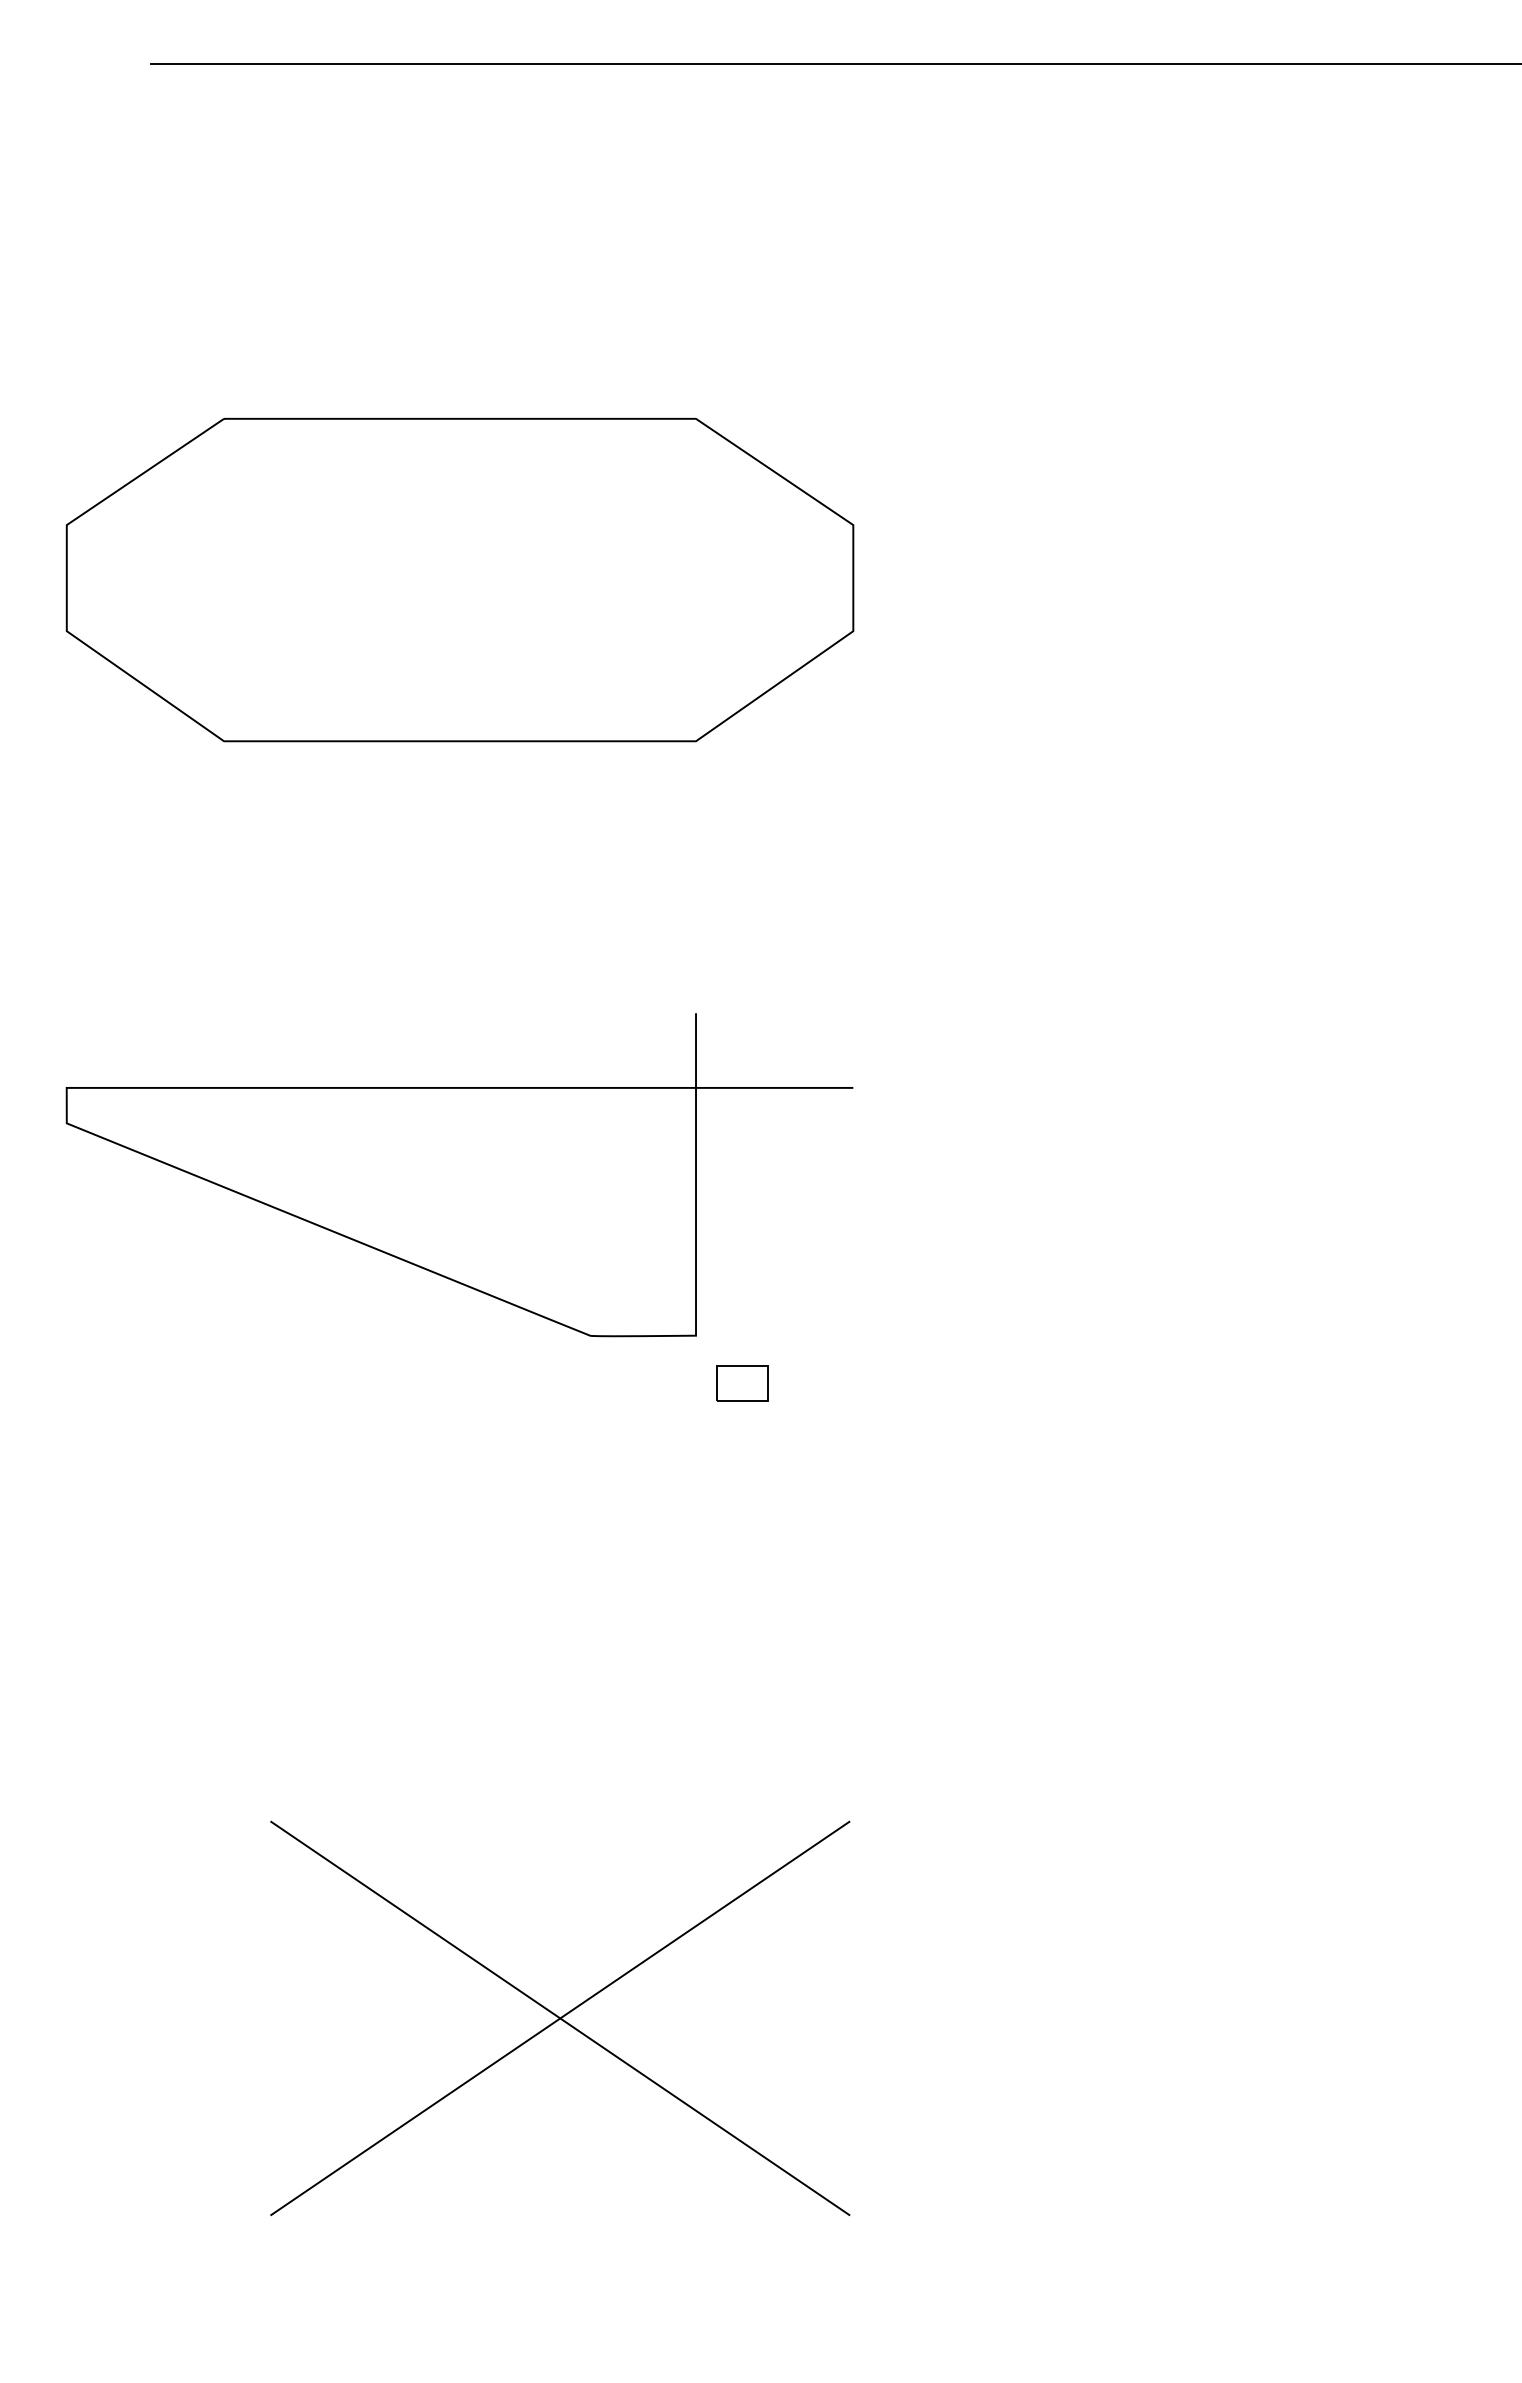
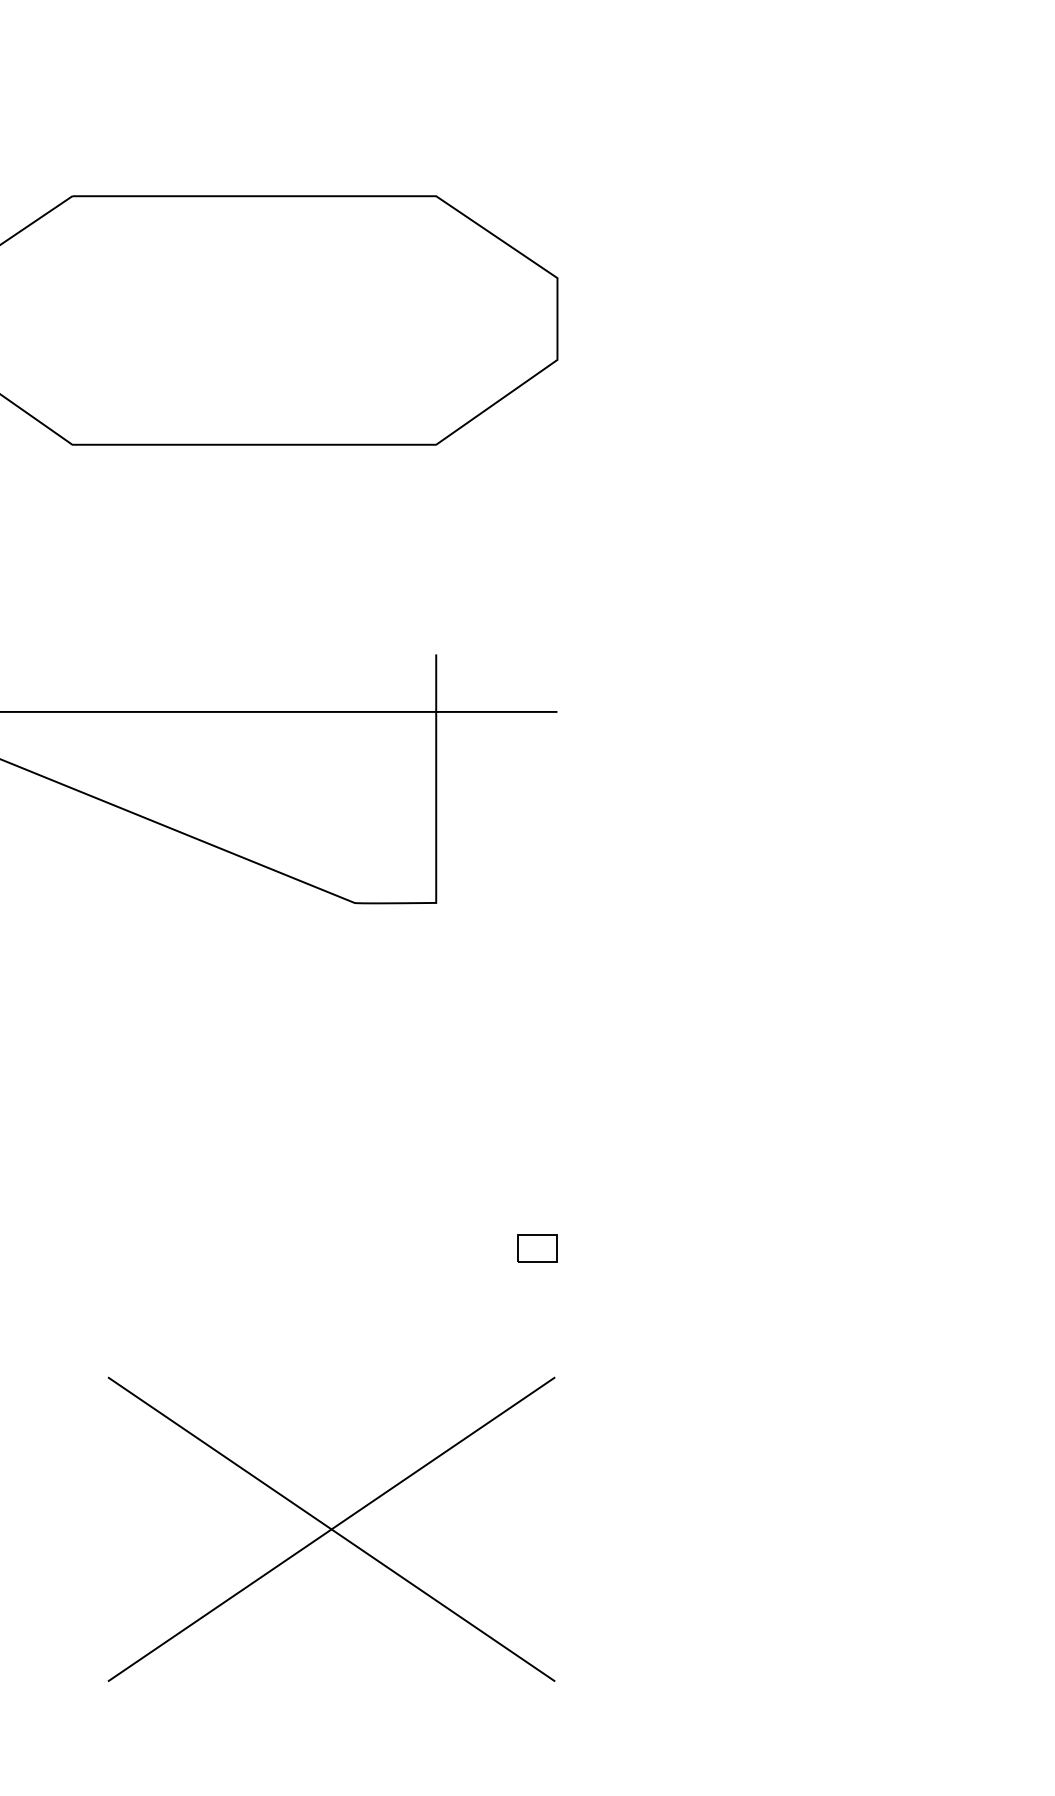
part: (742, 1383) -> (537, 1248), moved
part: (560, 2018) -> (331, 1529), moved

